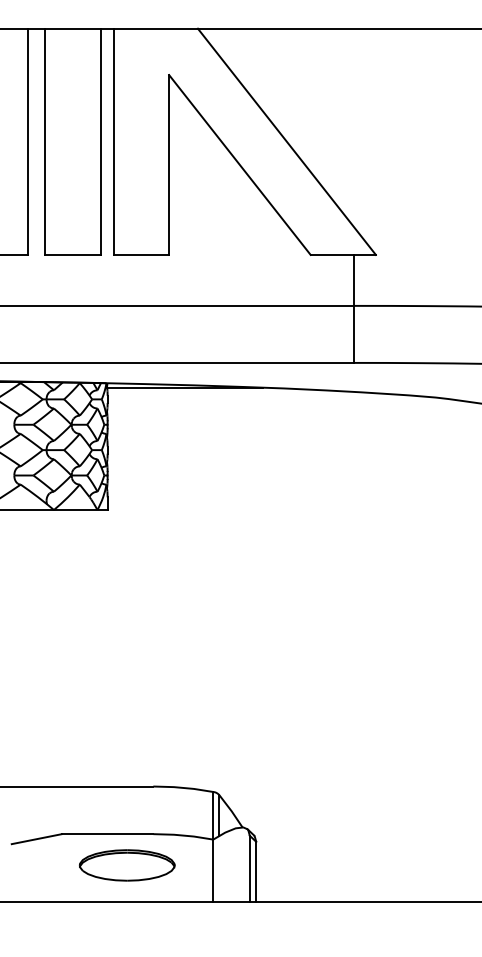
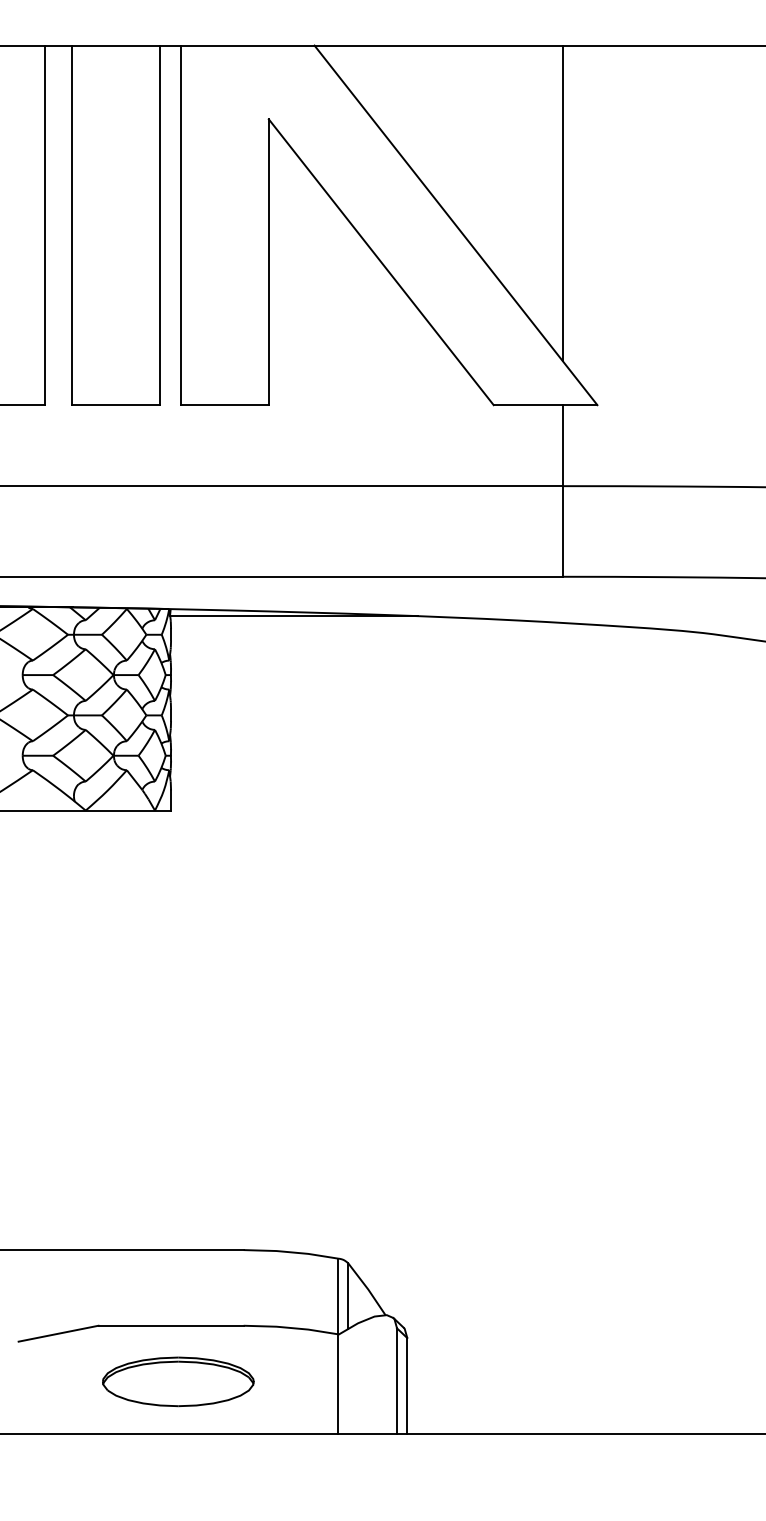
line: (354, 127) -> (563, 202), added
part: (127, 865) -> (178, 1381), moved

